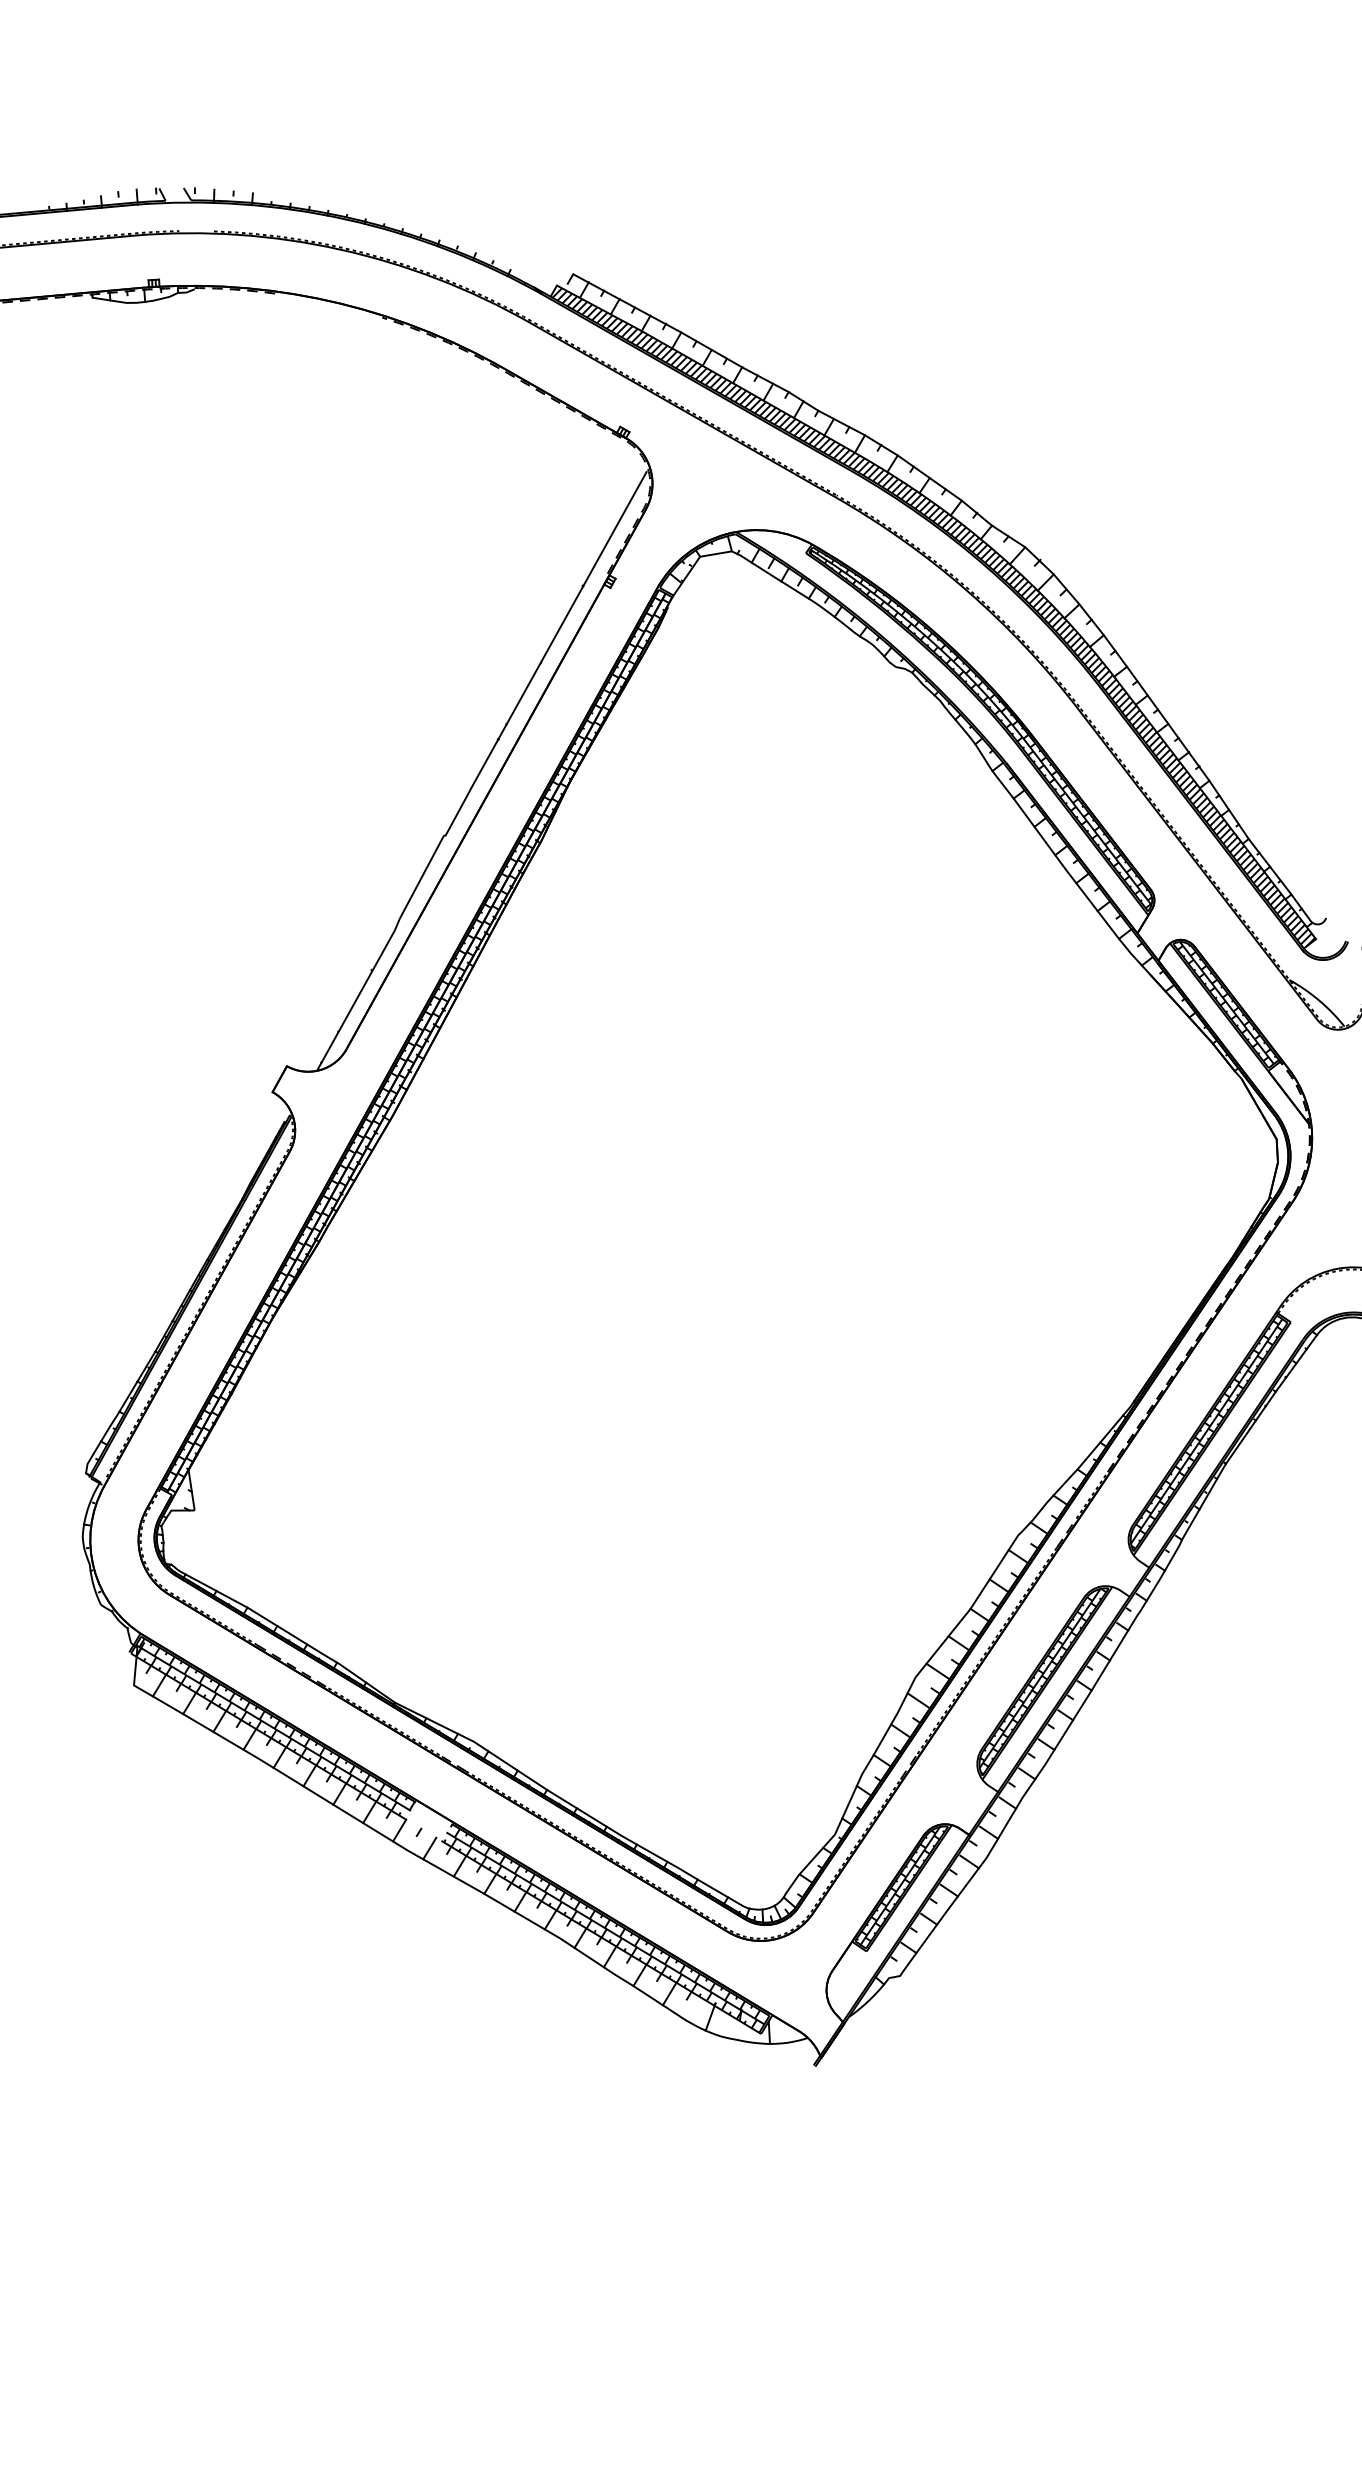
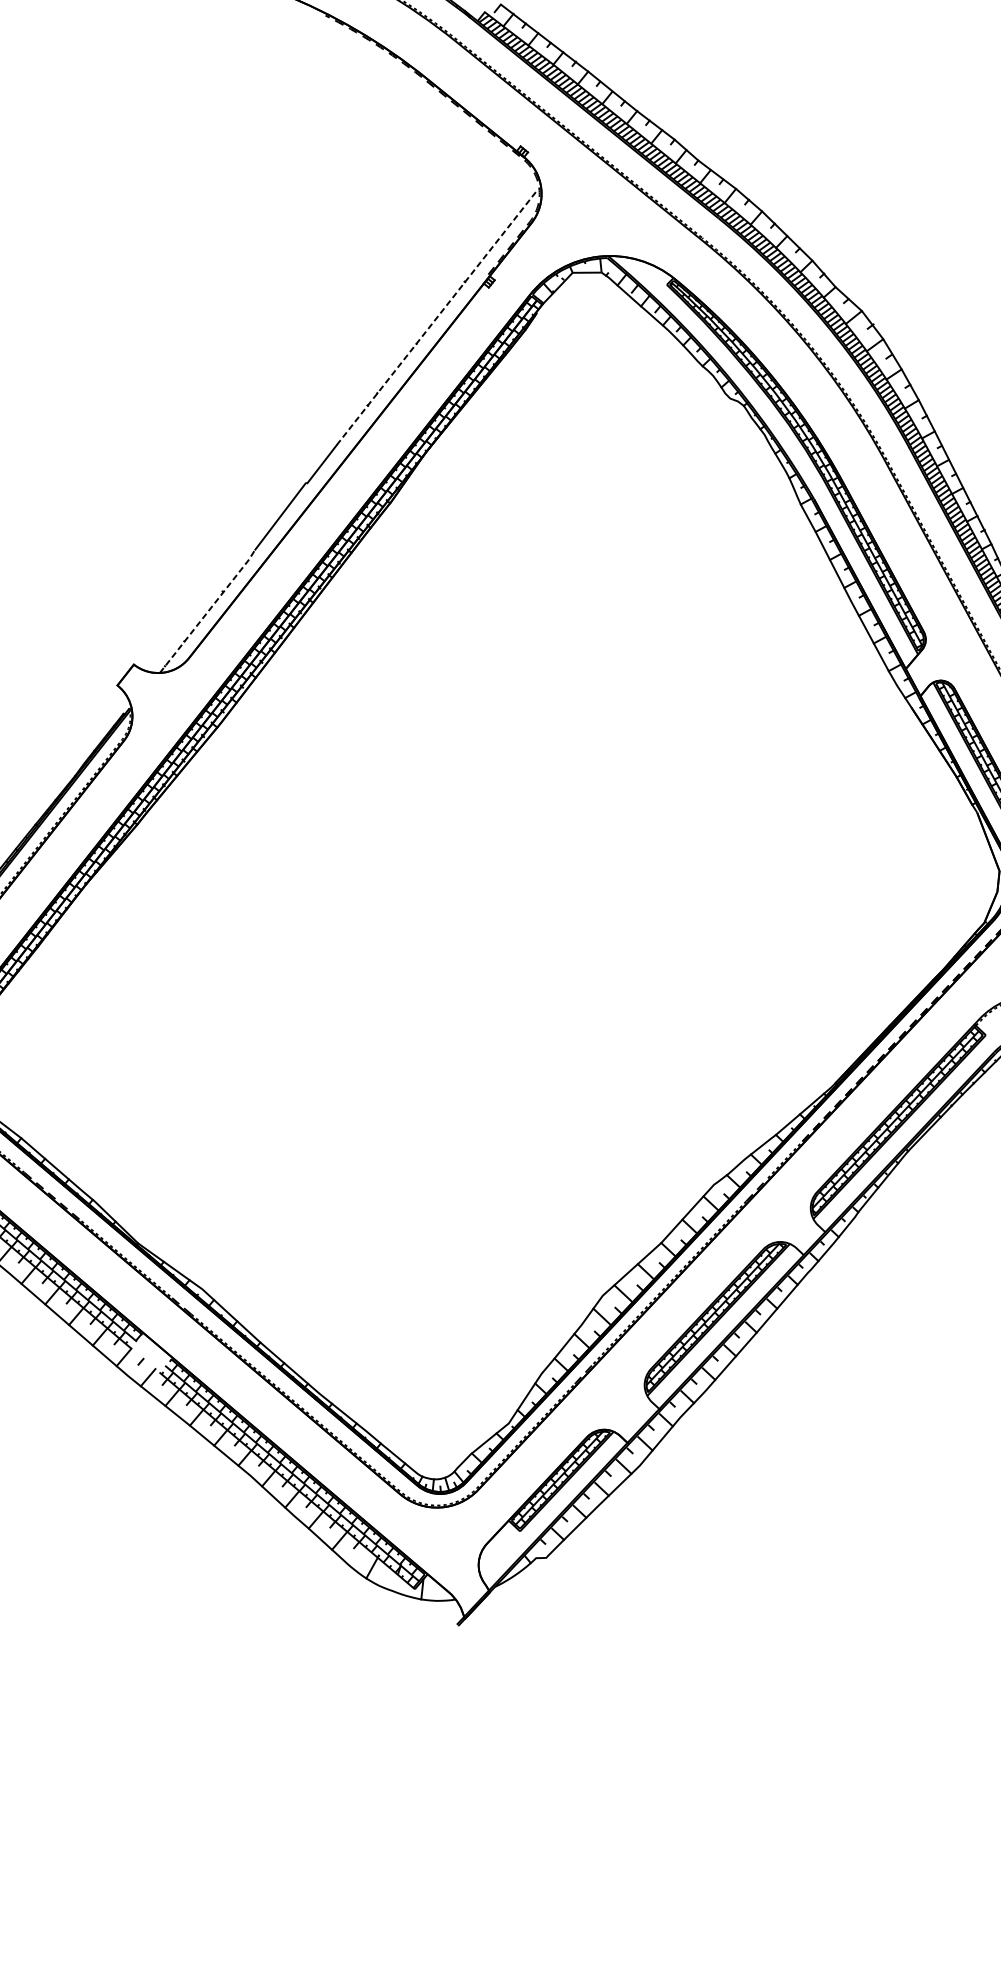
line: (559, 629) -> (437, 317), solid -> dashed
line: (359, 994) -> (208, 611), solid -> dashed

